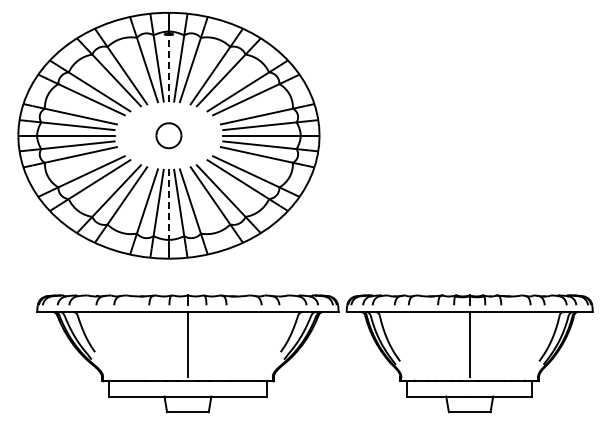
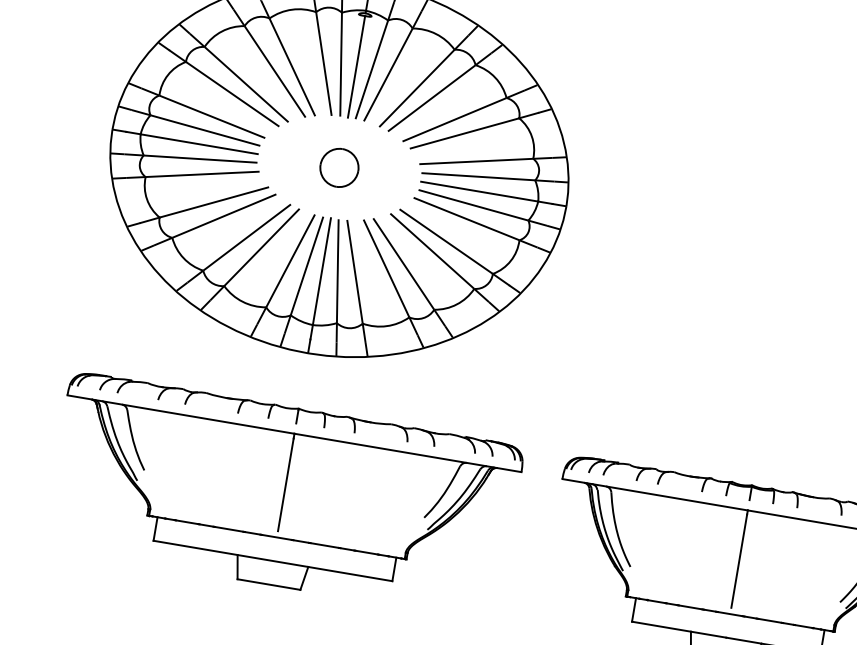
line: (168, 68) -> (355, 66), dashed -> solid
line: (168, 205) -> (321, 272), dashed -> solid
part: (187, 353) -> (283, 496), moved

